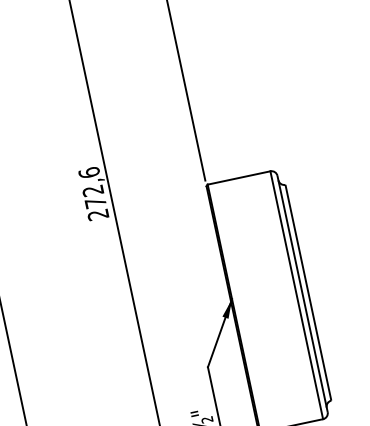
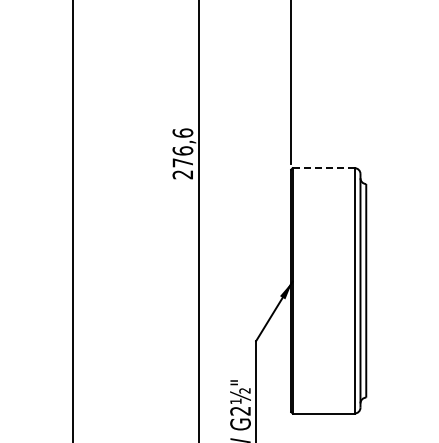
line: (238, 178) -> (323, 168), solid -> dashed
text: (92, 190) -> (182, 150), 272,6 -> 276,6

